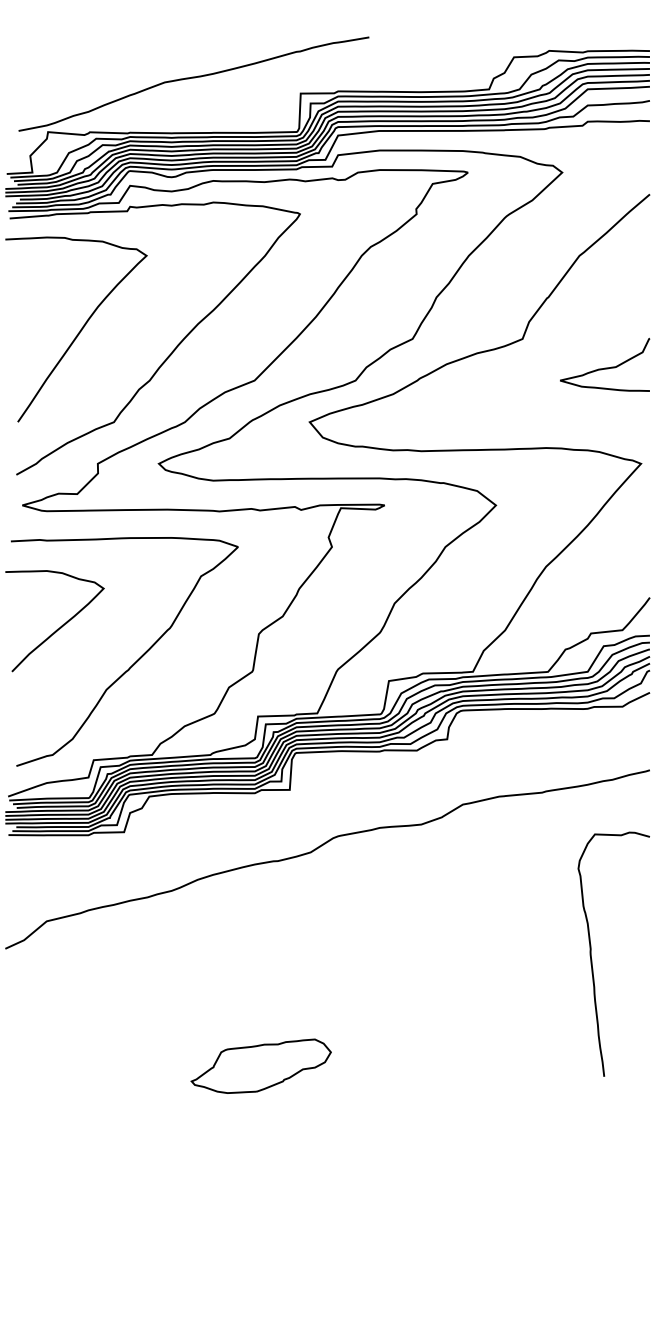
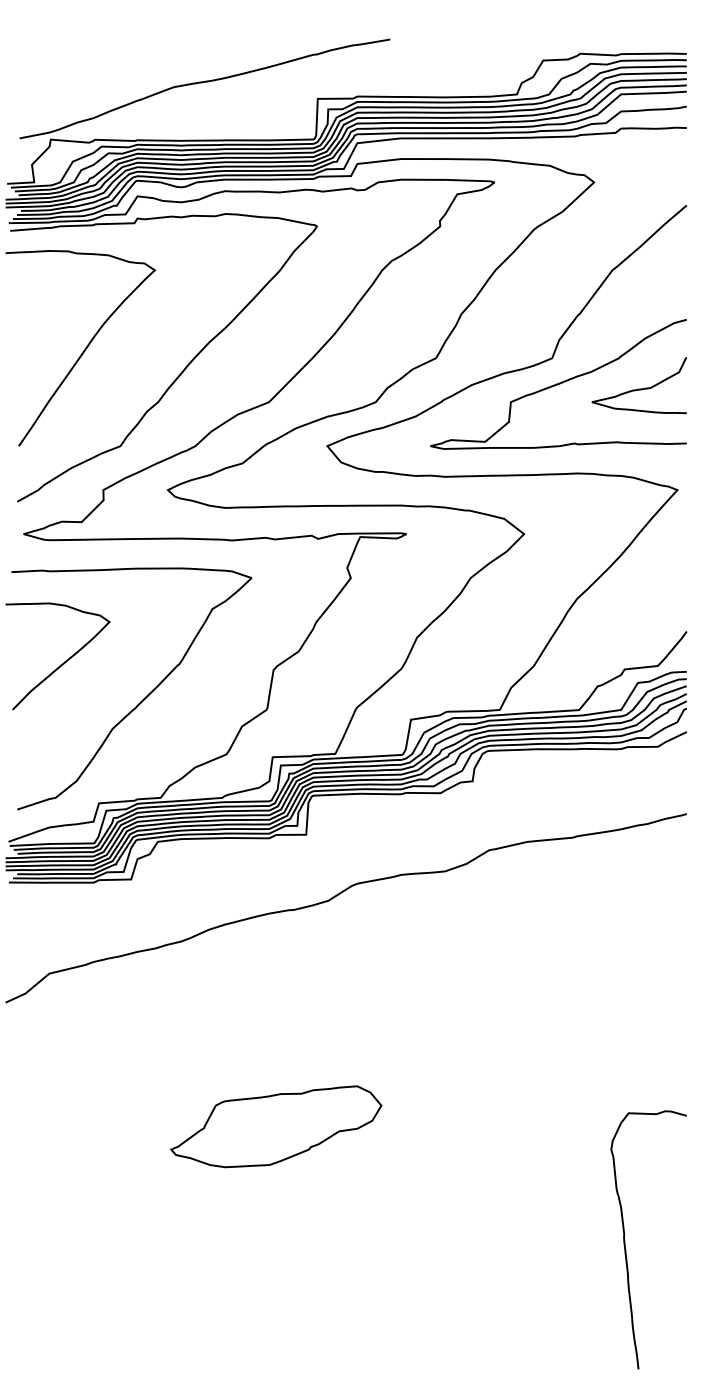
curve: (528, 363) -> (558, 384), added
curve: (592, 959) -> (626, 1245), moved
part: (260, 1066) -> (275, 1127), size x1.43

